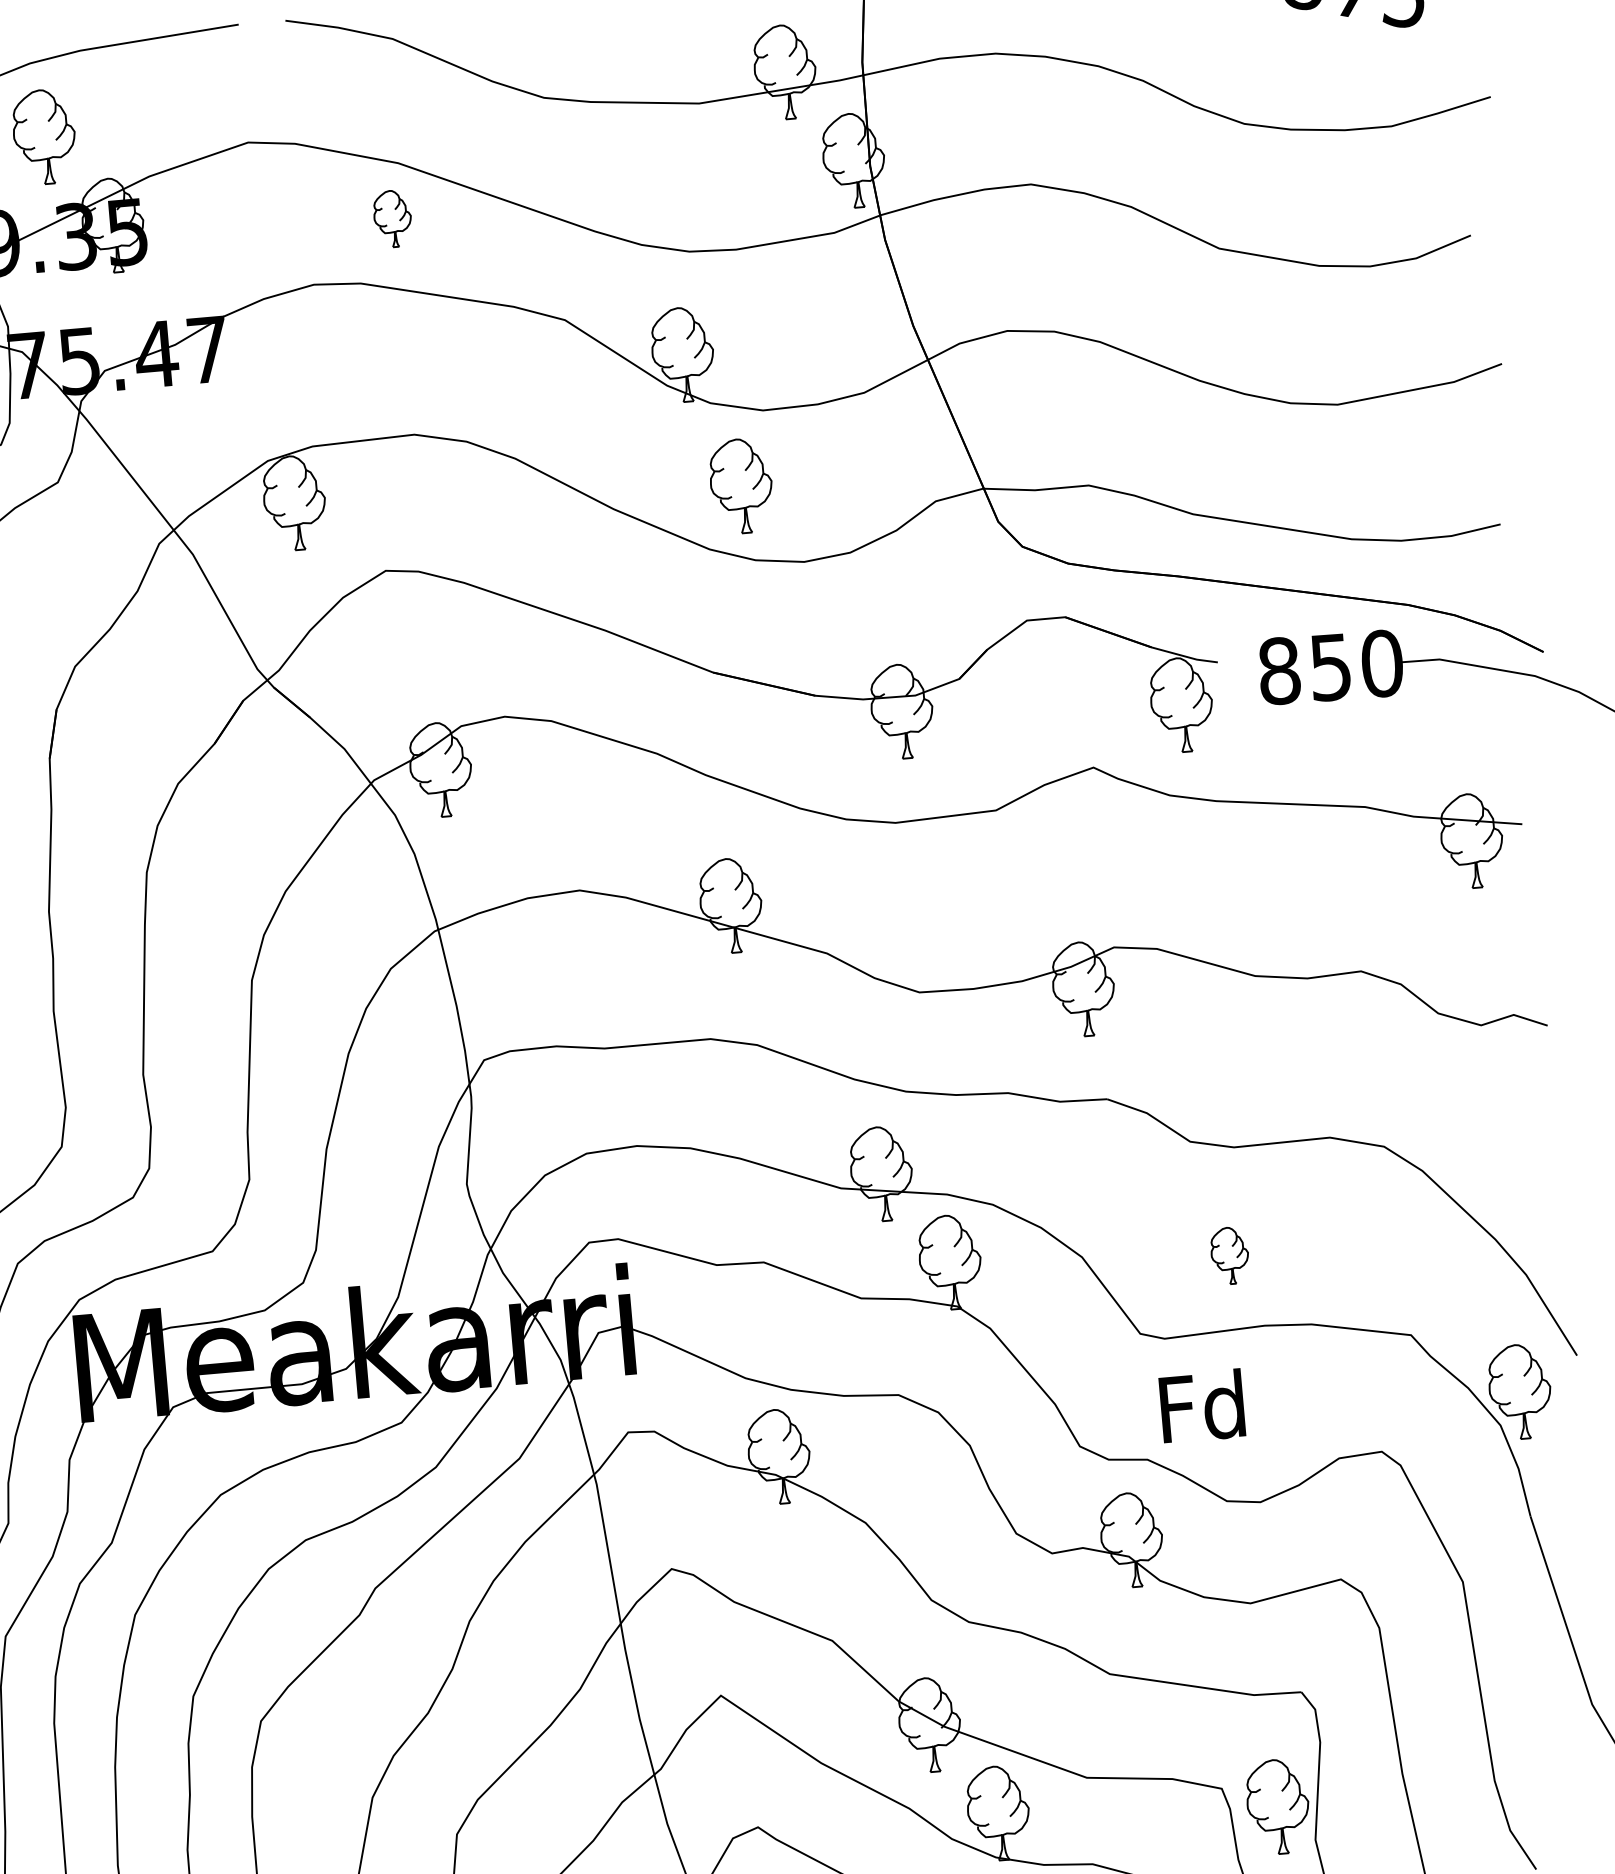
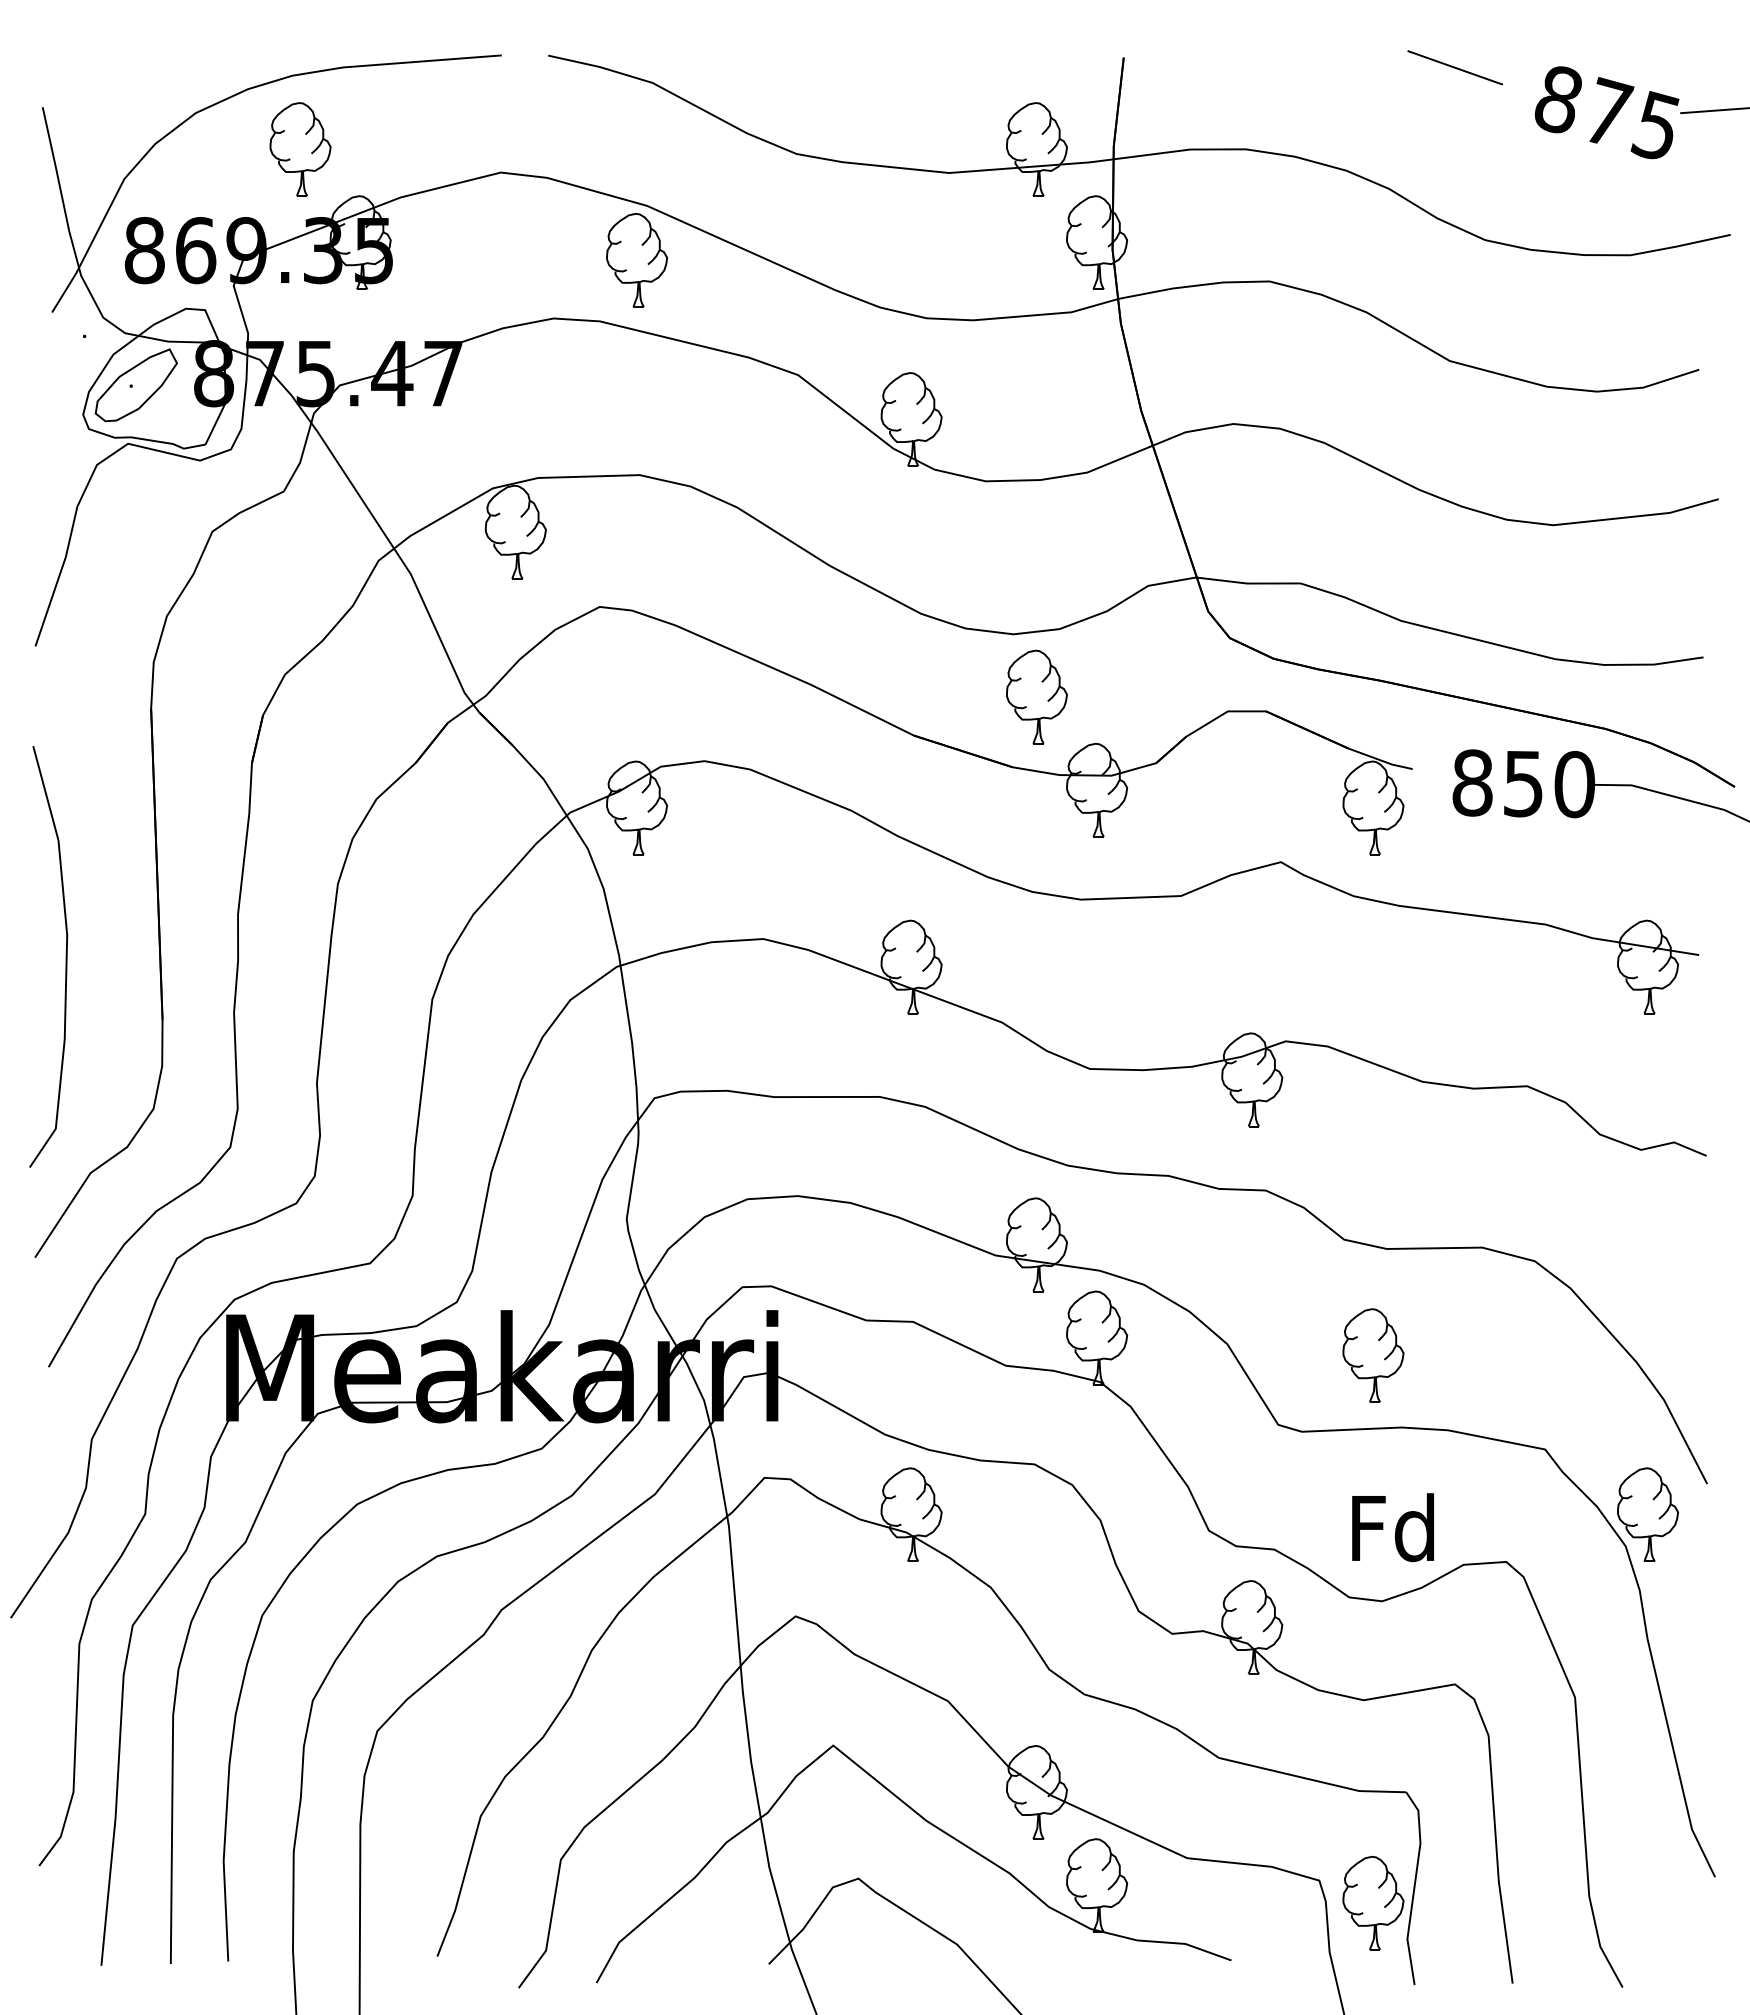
part: (392, 219) -> (636, 260), size x1.67
part: (740, 485) -> (1036, 696), moved
part: (1230, 1255) -> (1373, 1355), size x1.67
text: (1201, 1406) -> (1392, 1527), moved

